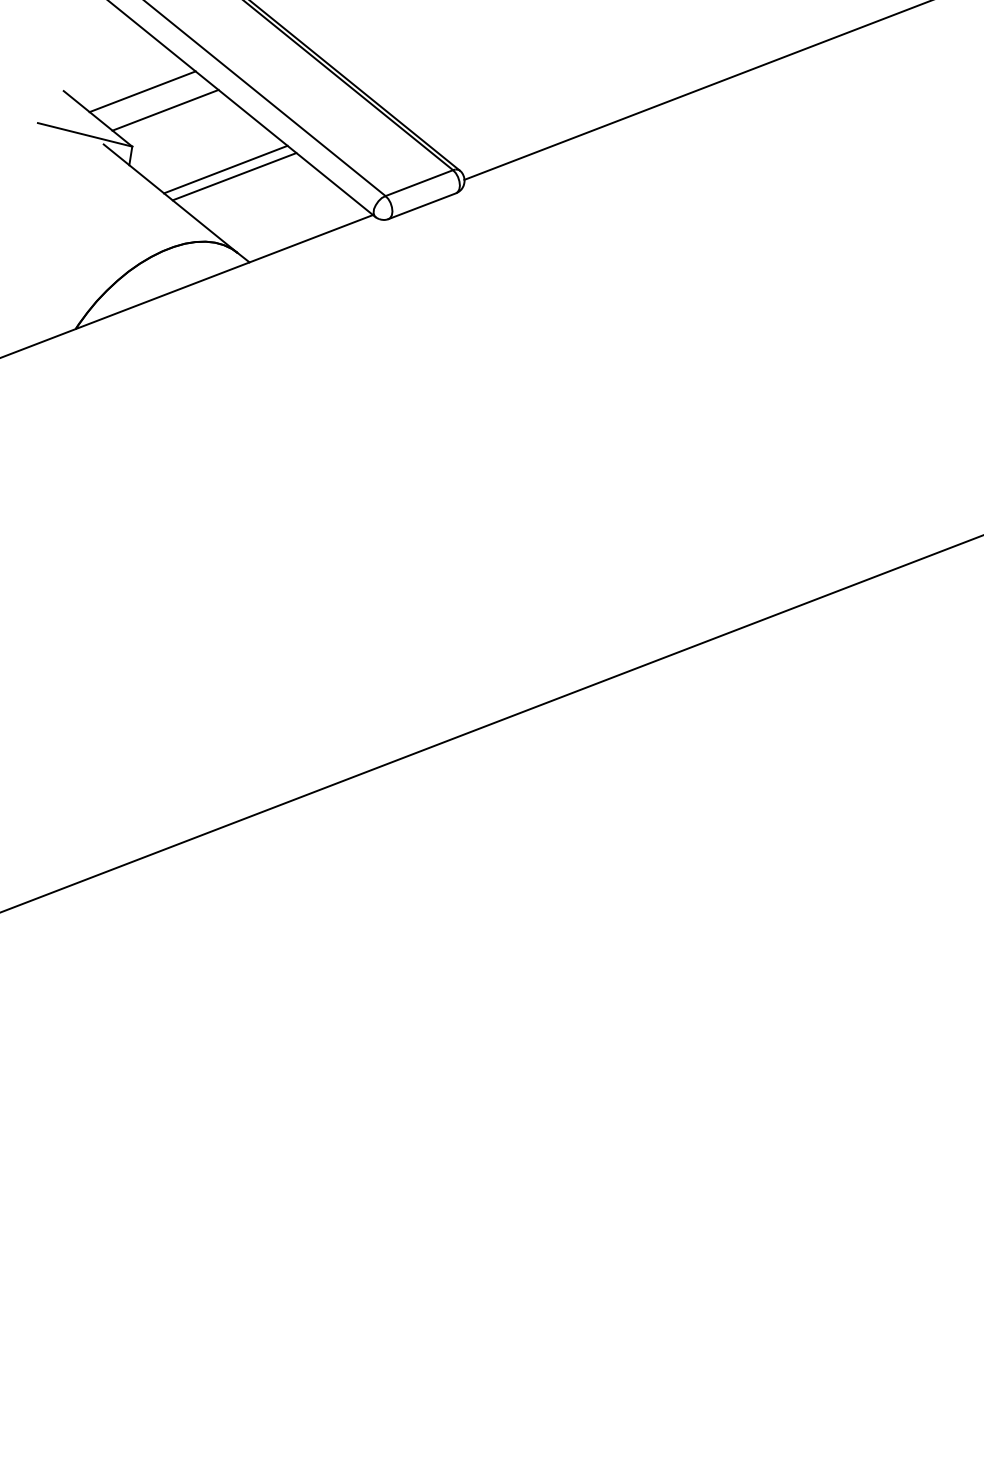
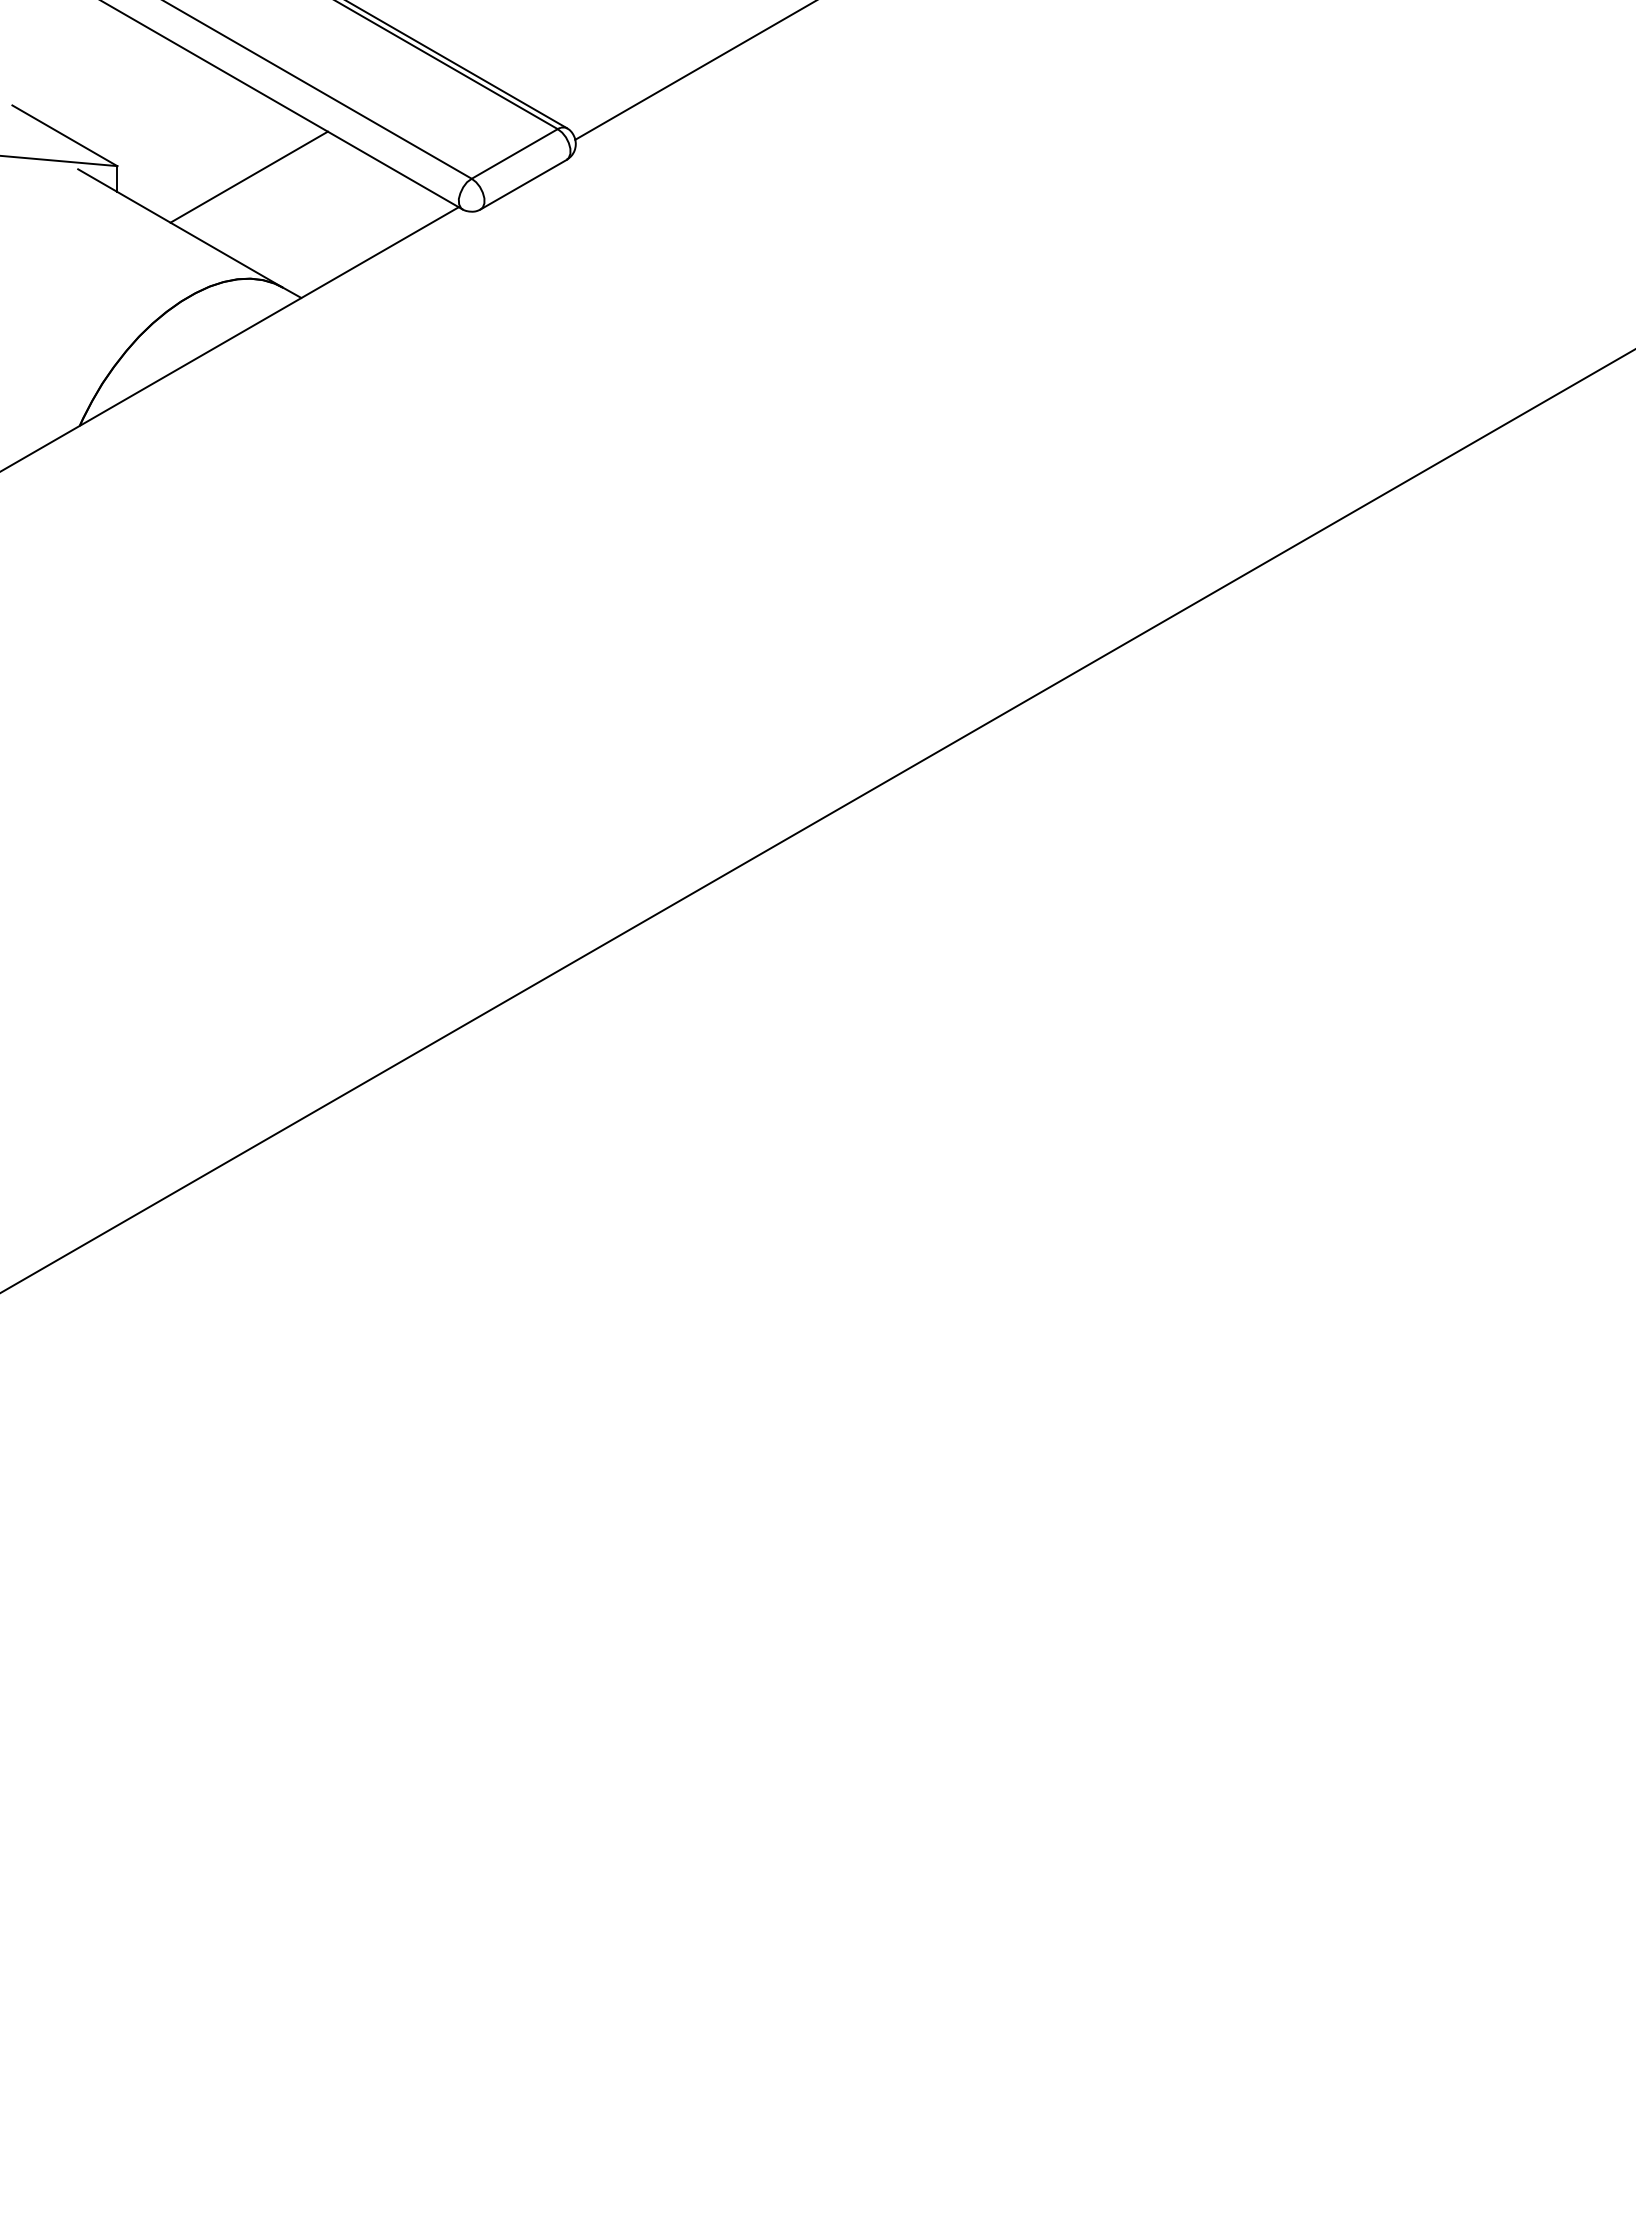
line: (142, 91) -> (119, 89), removed
line: (165, 110) -> (154, 109), removed
line: (234, 176) -> (262, 184), removed

